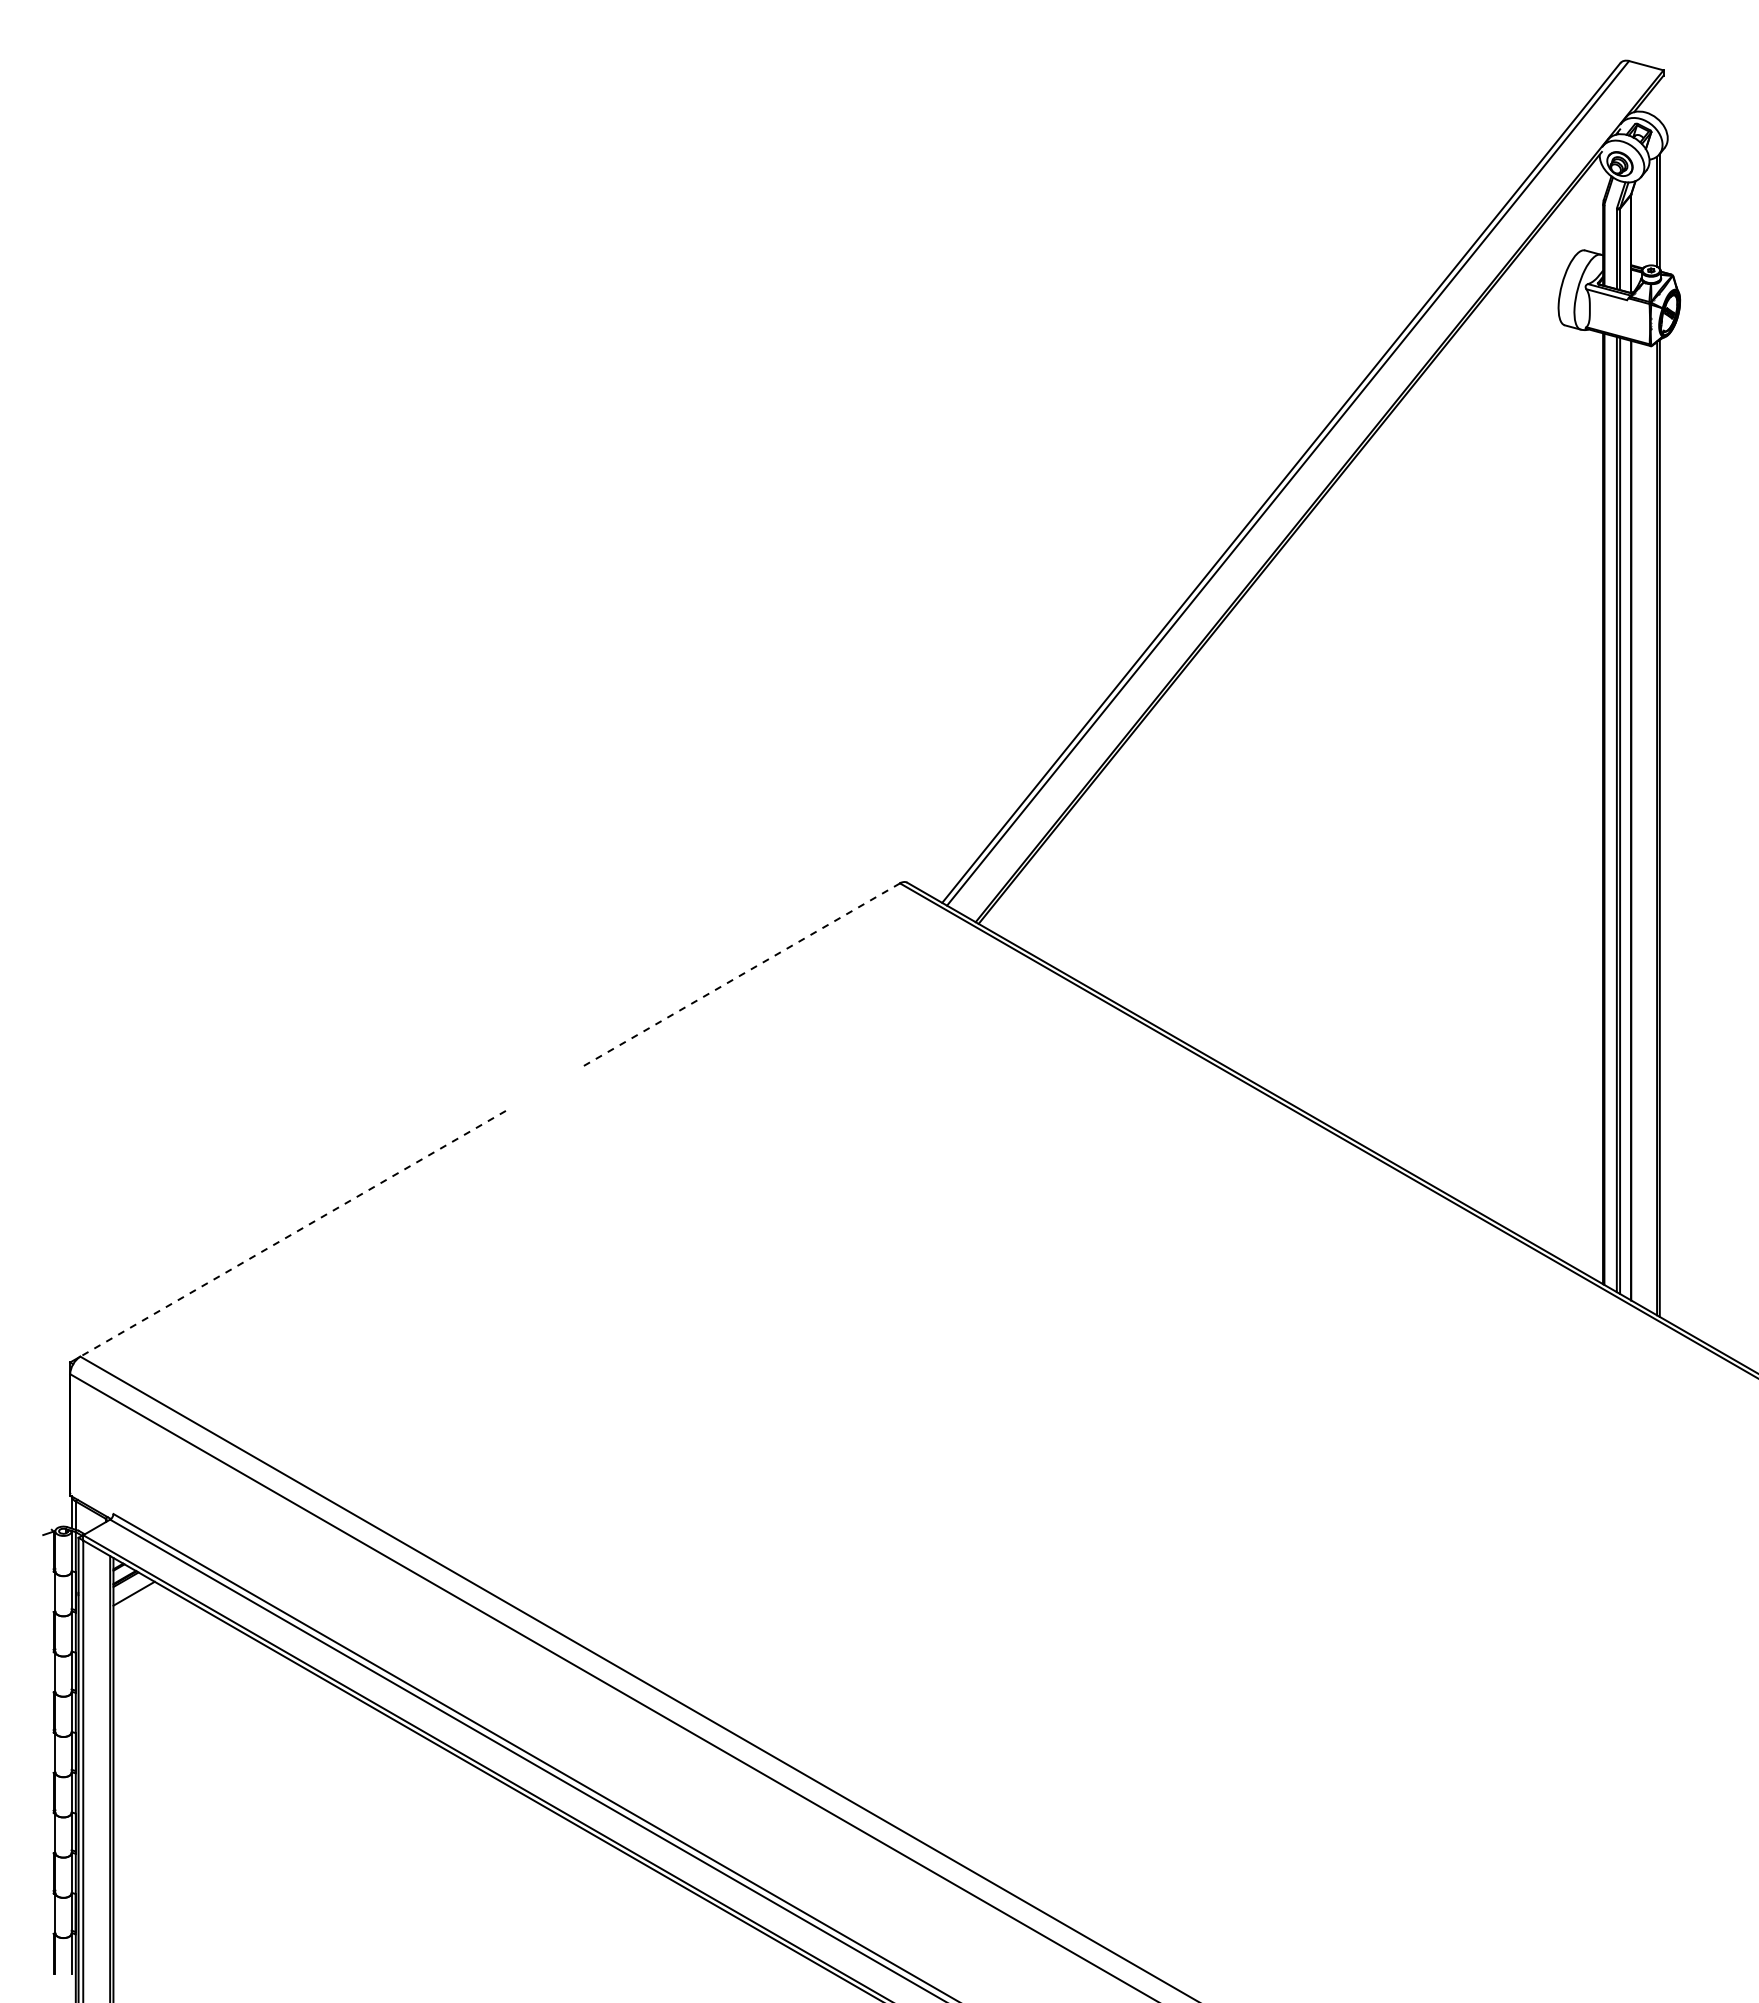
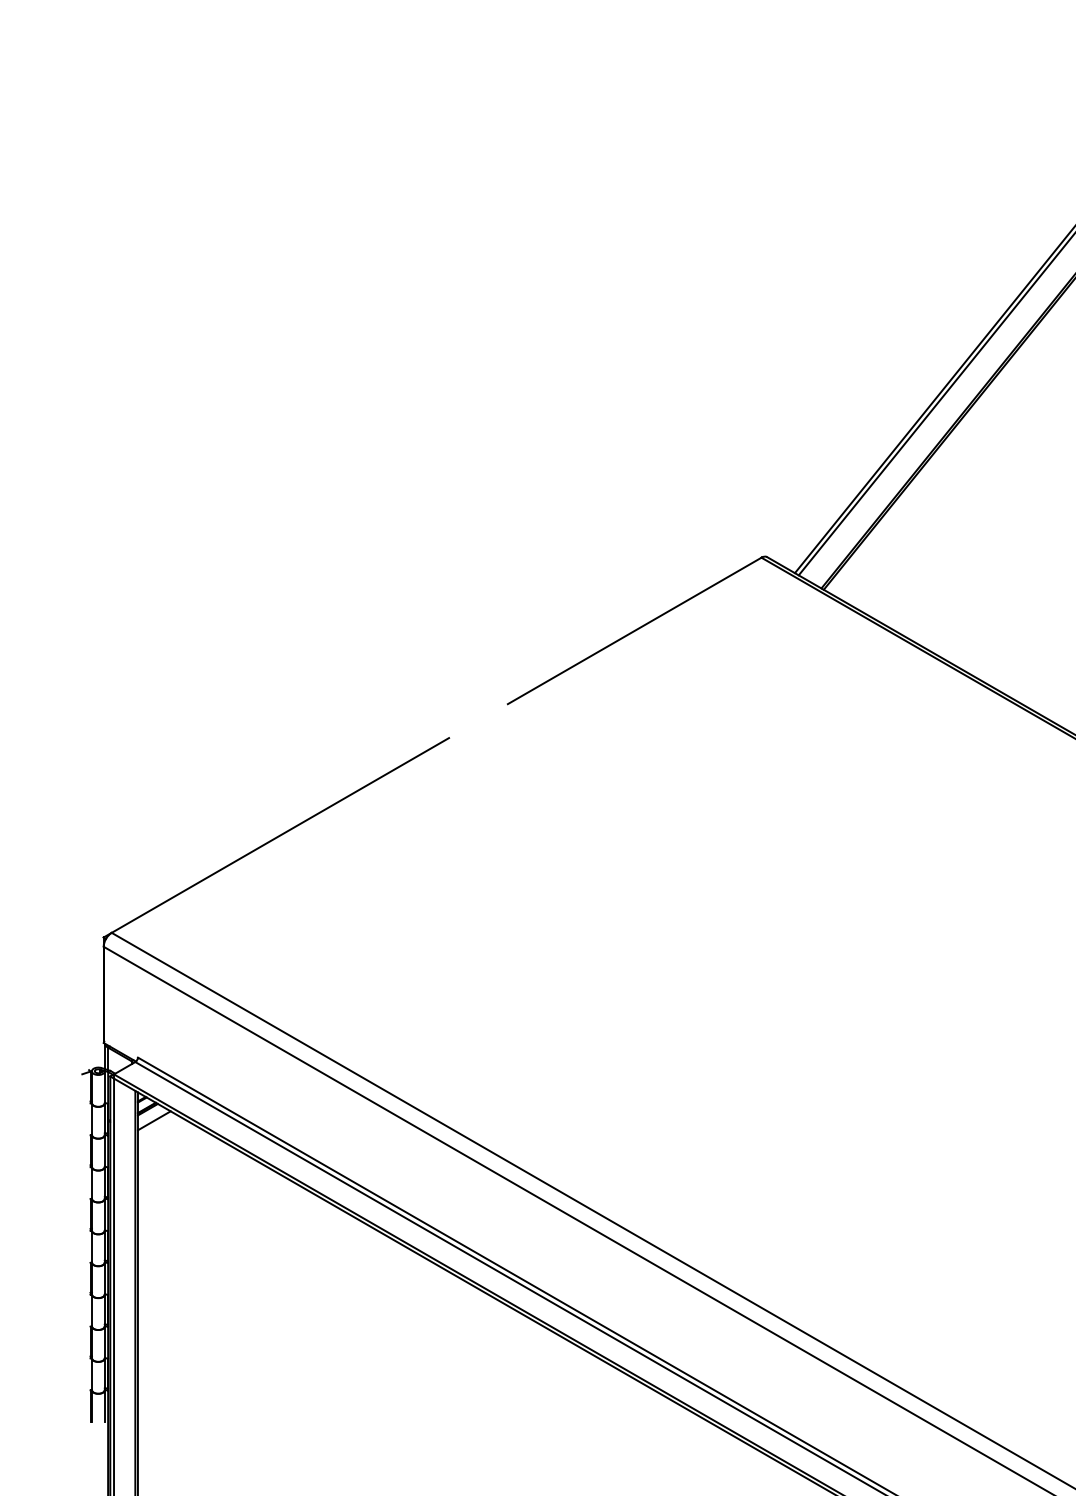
line: (740, 975) -> (635, 630), dashed -> solid
line: (293, 1233) -> (280, 835), dashed -> solid

